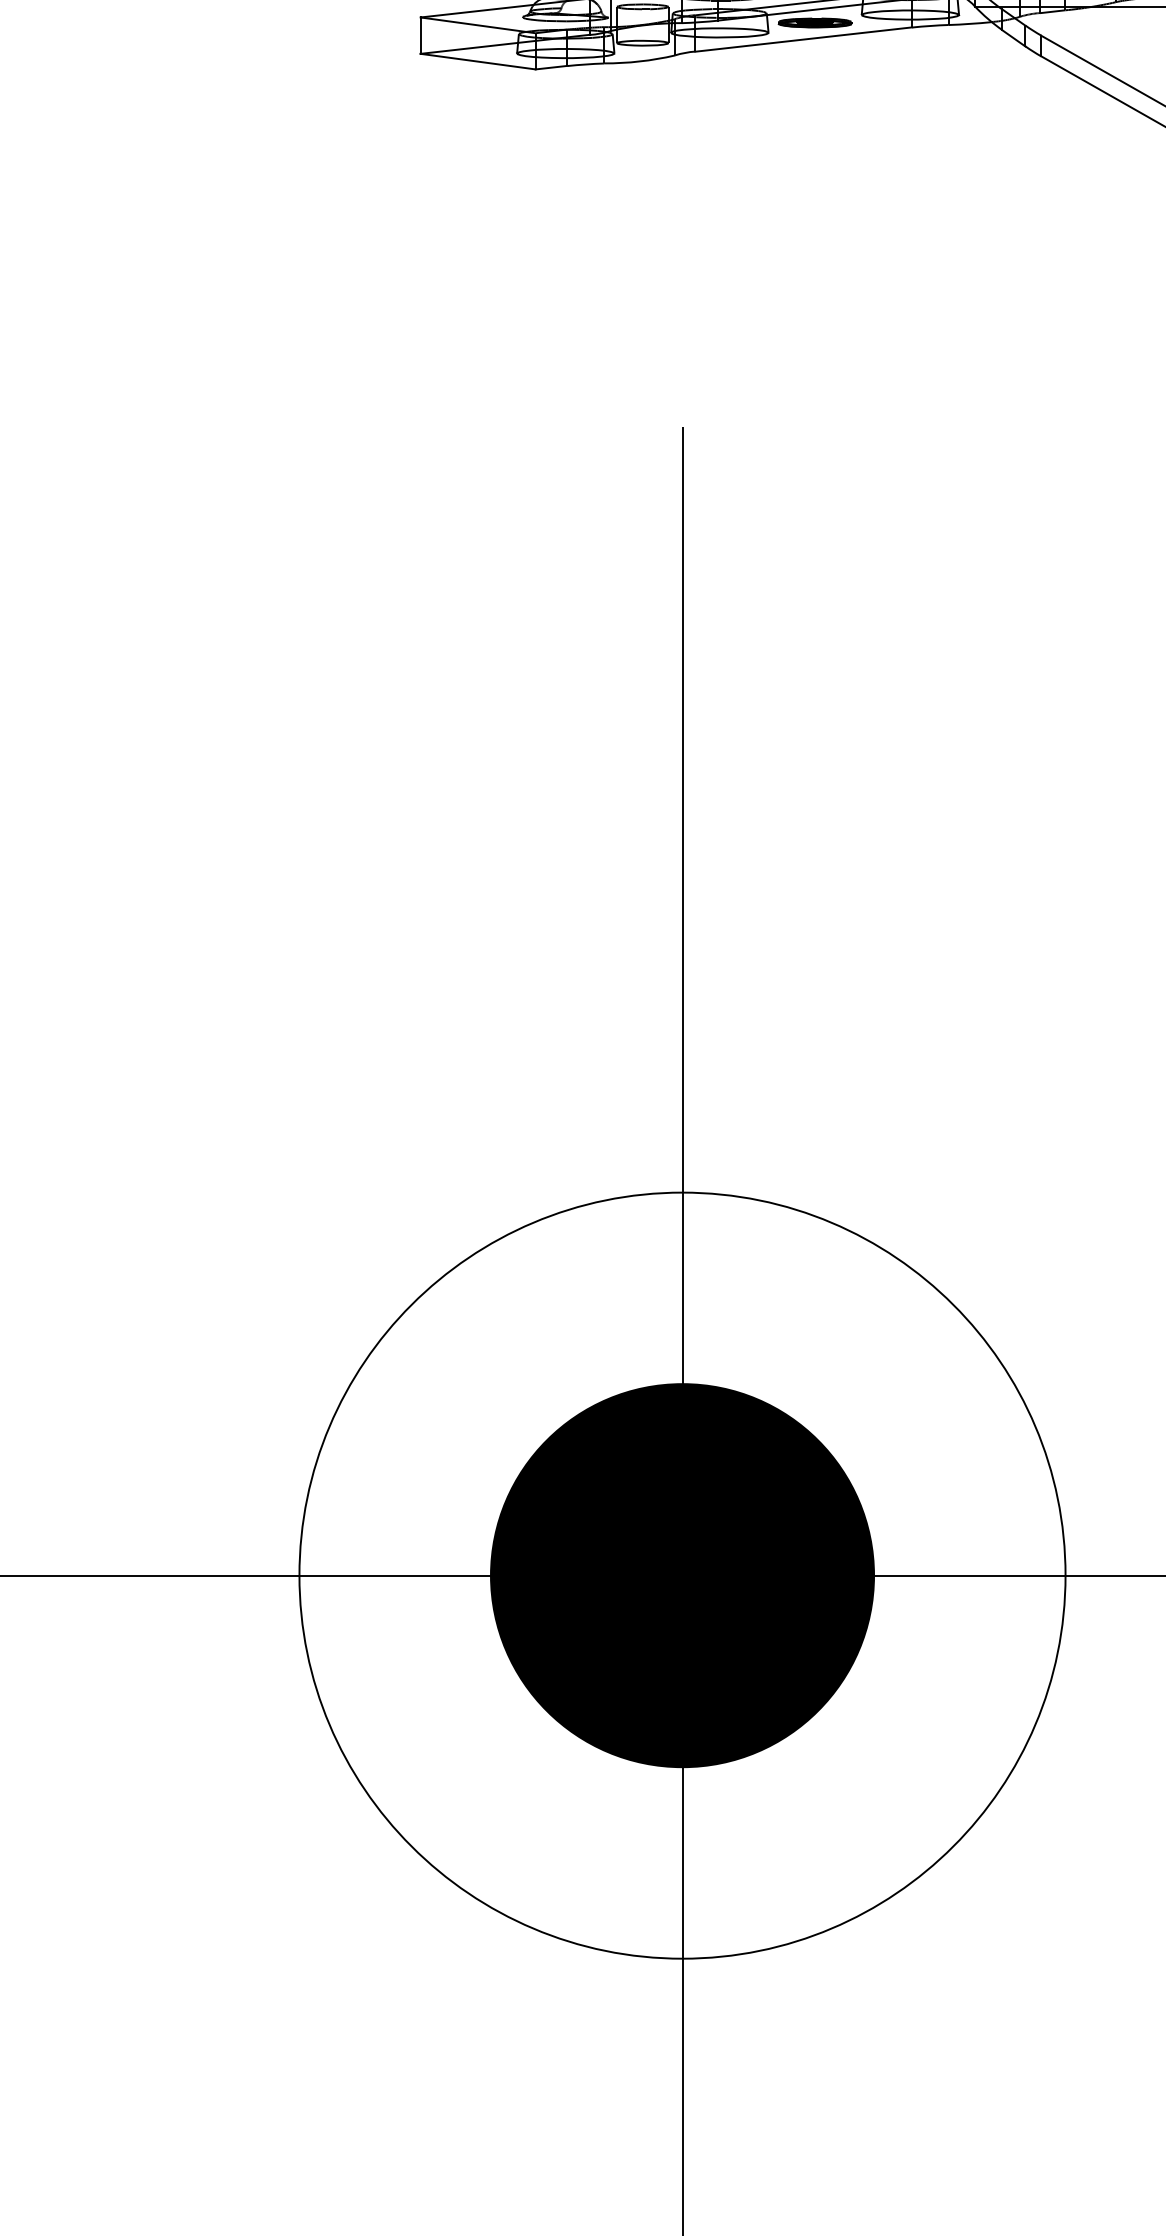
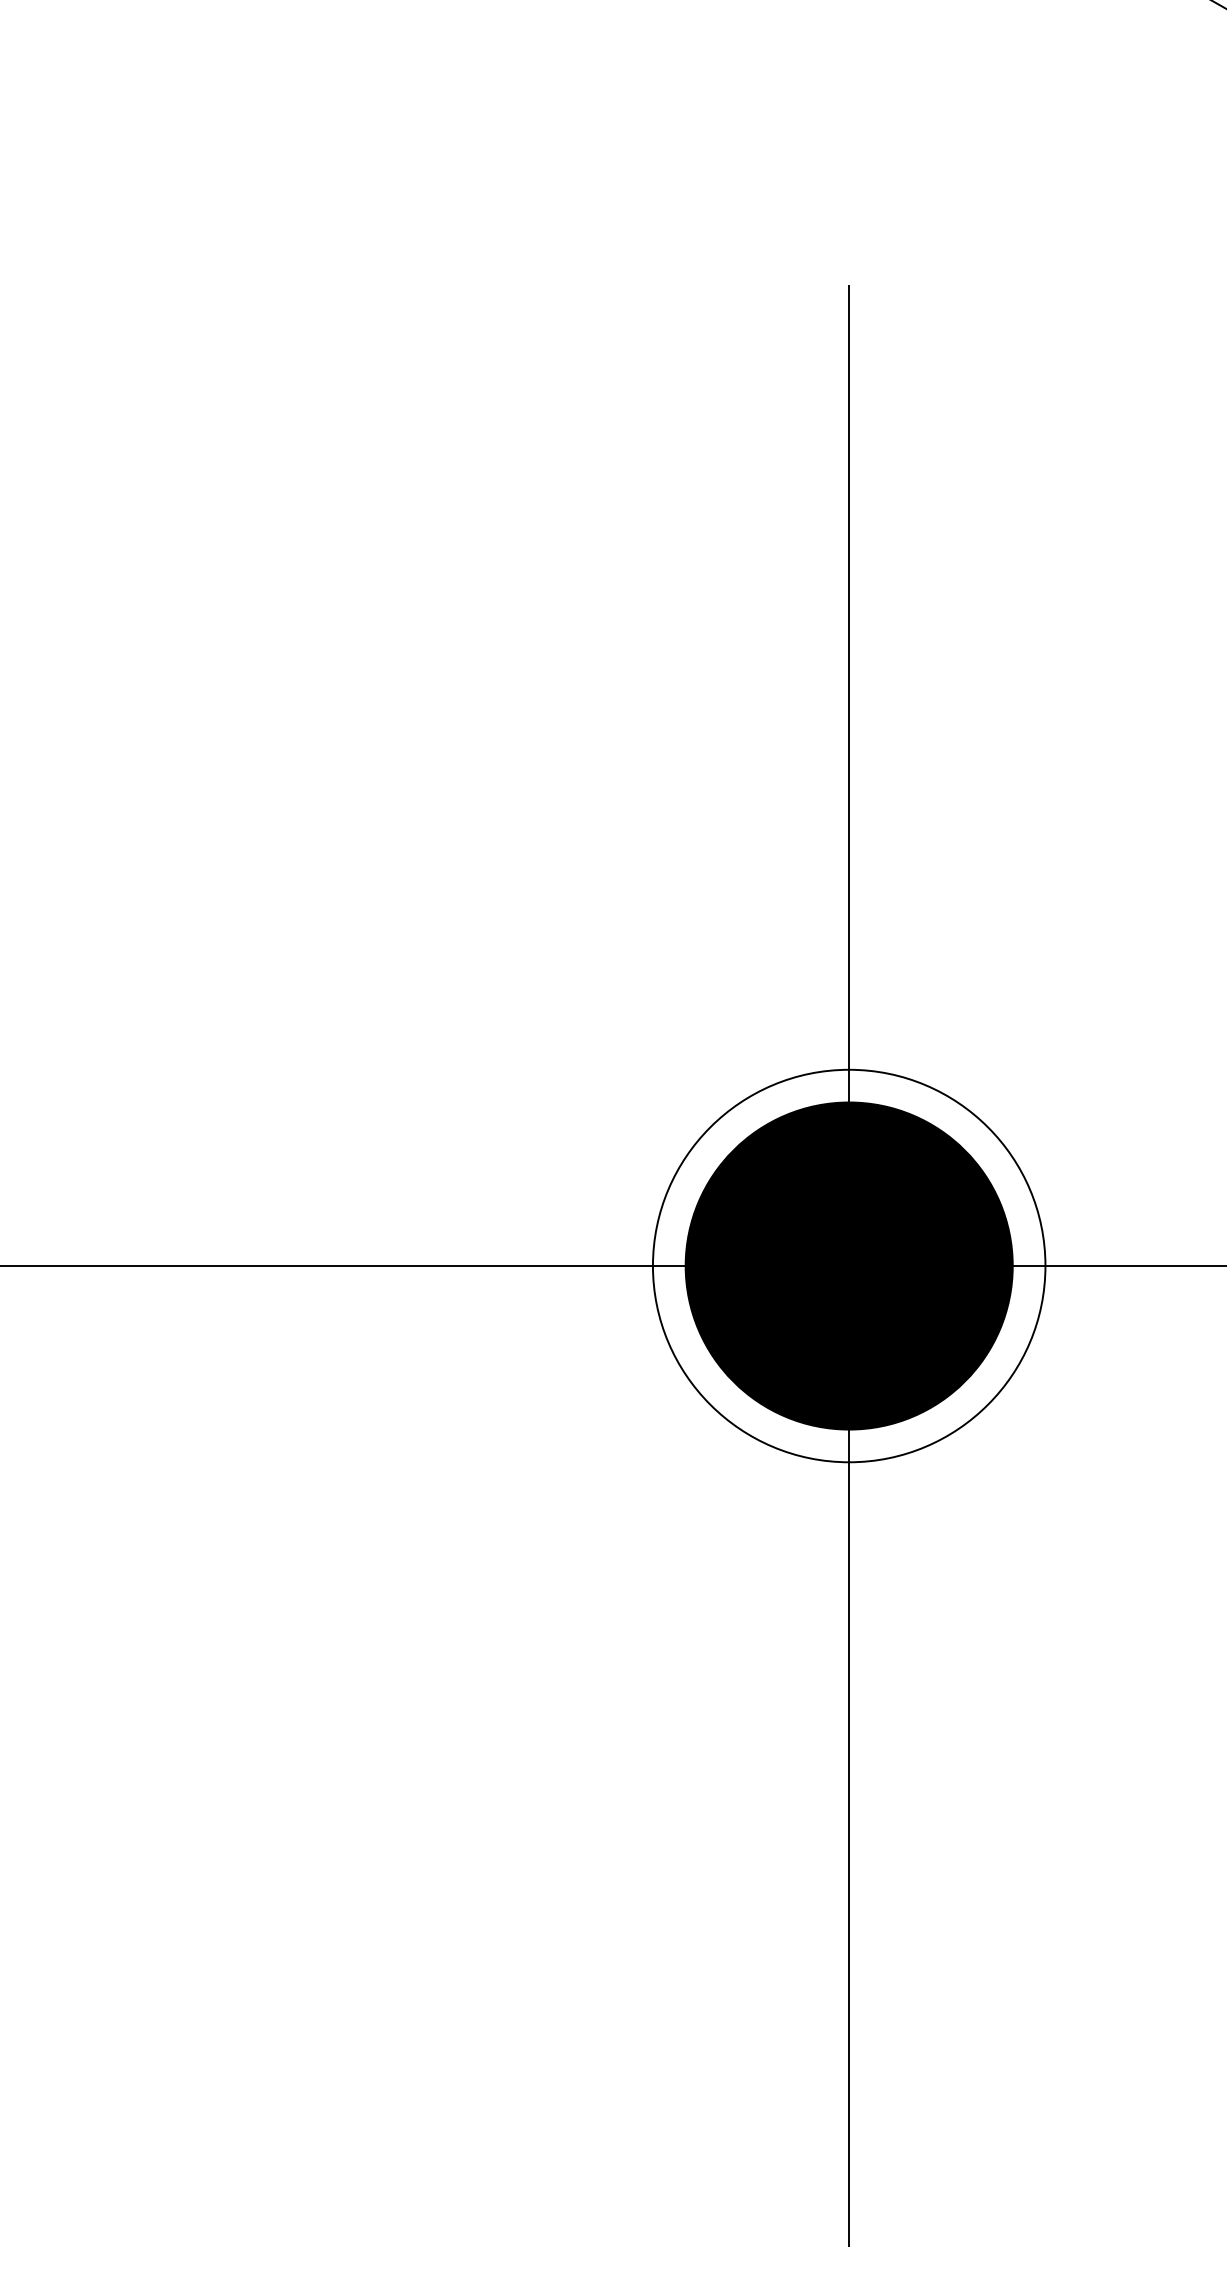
circle: (682, 1575) -> (849, 1265), size x0.6

